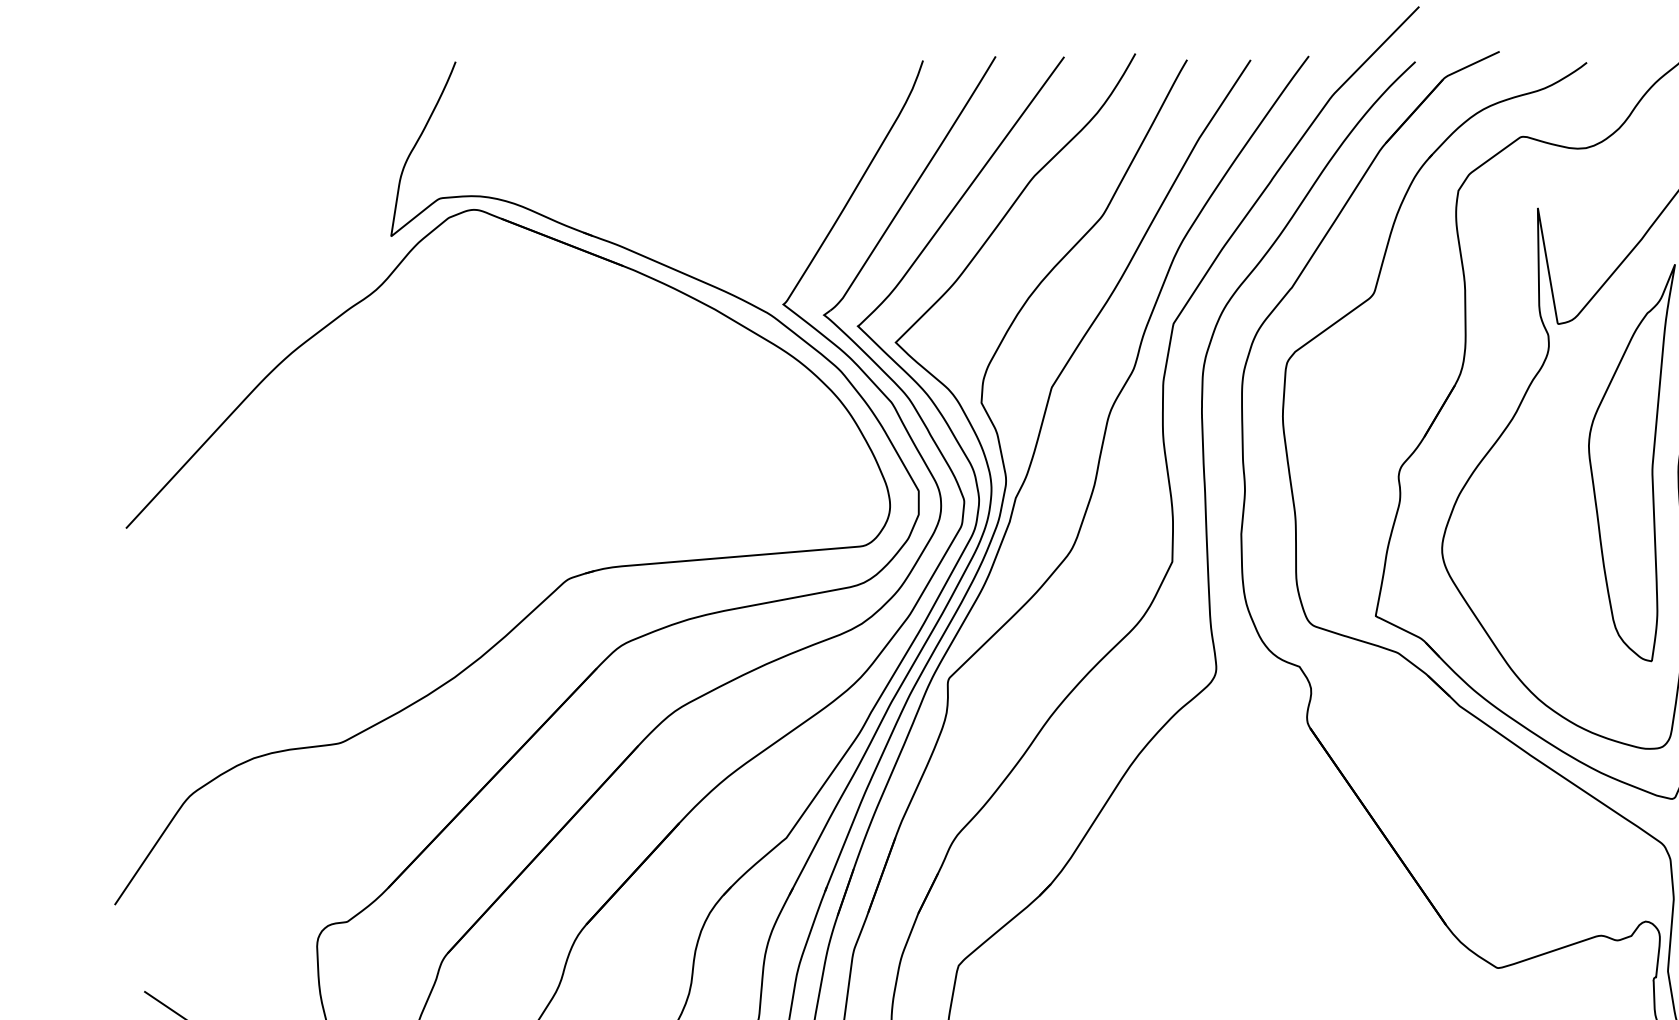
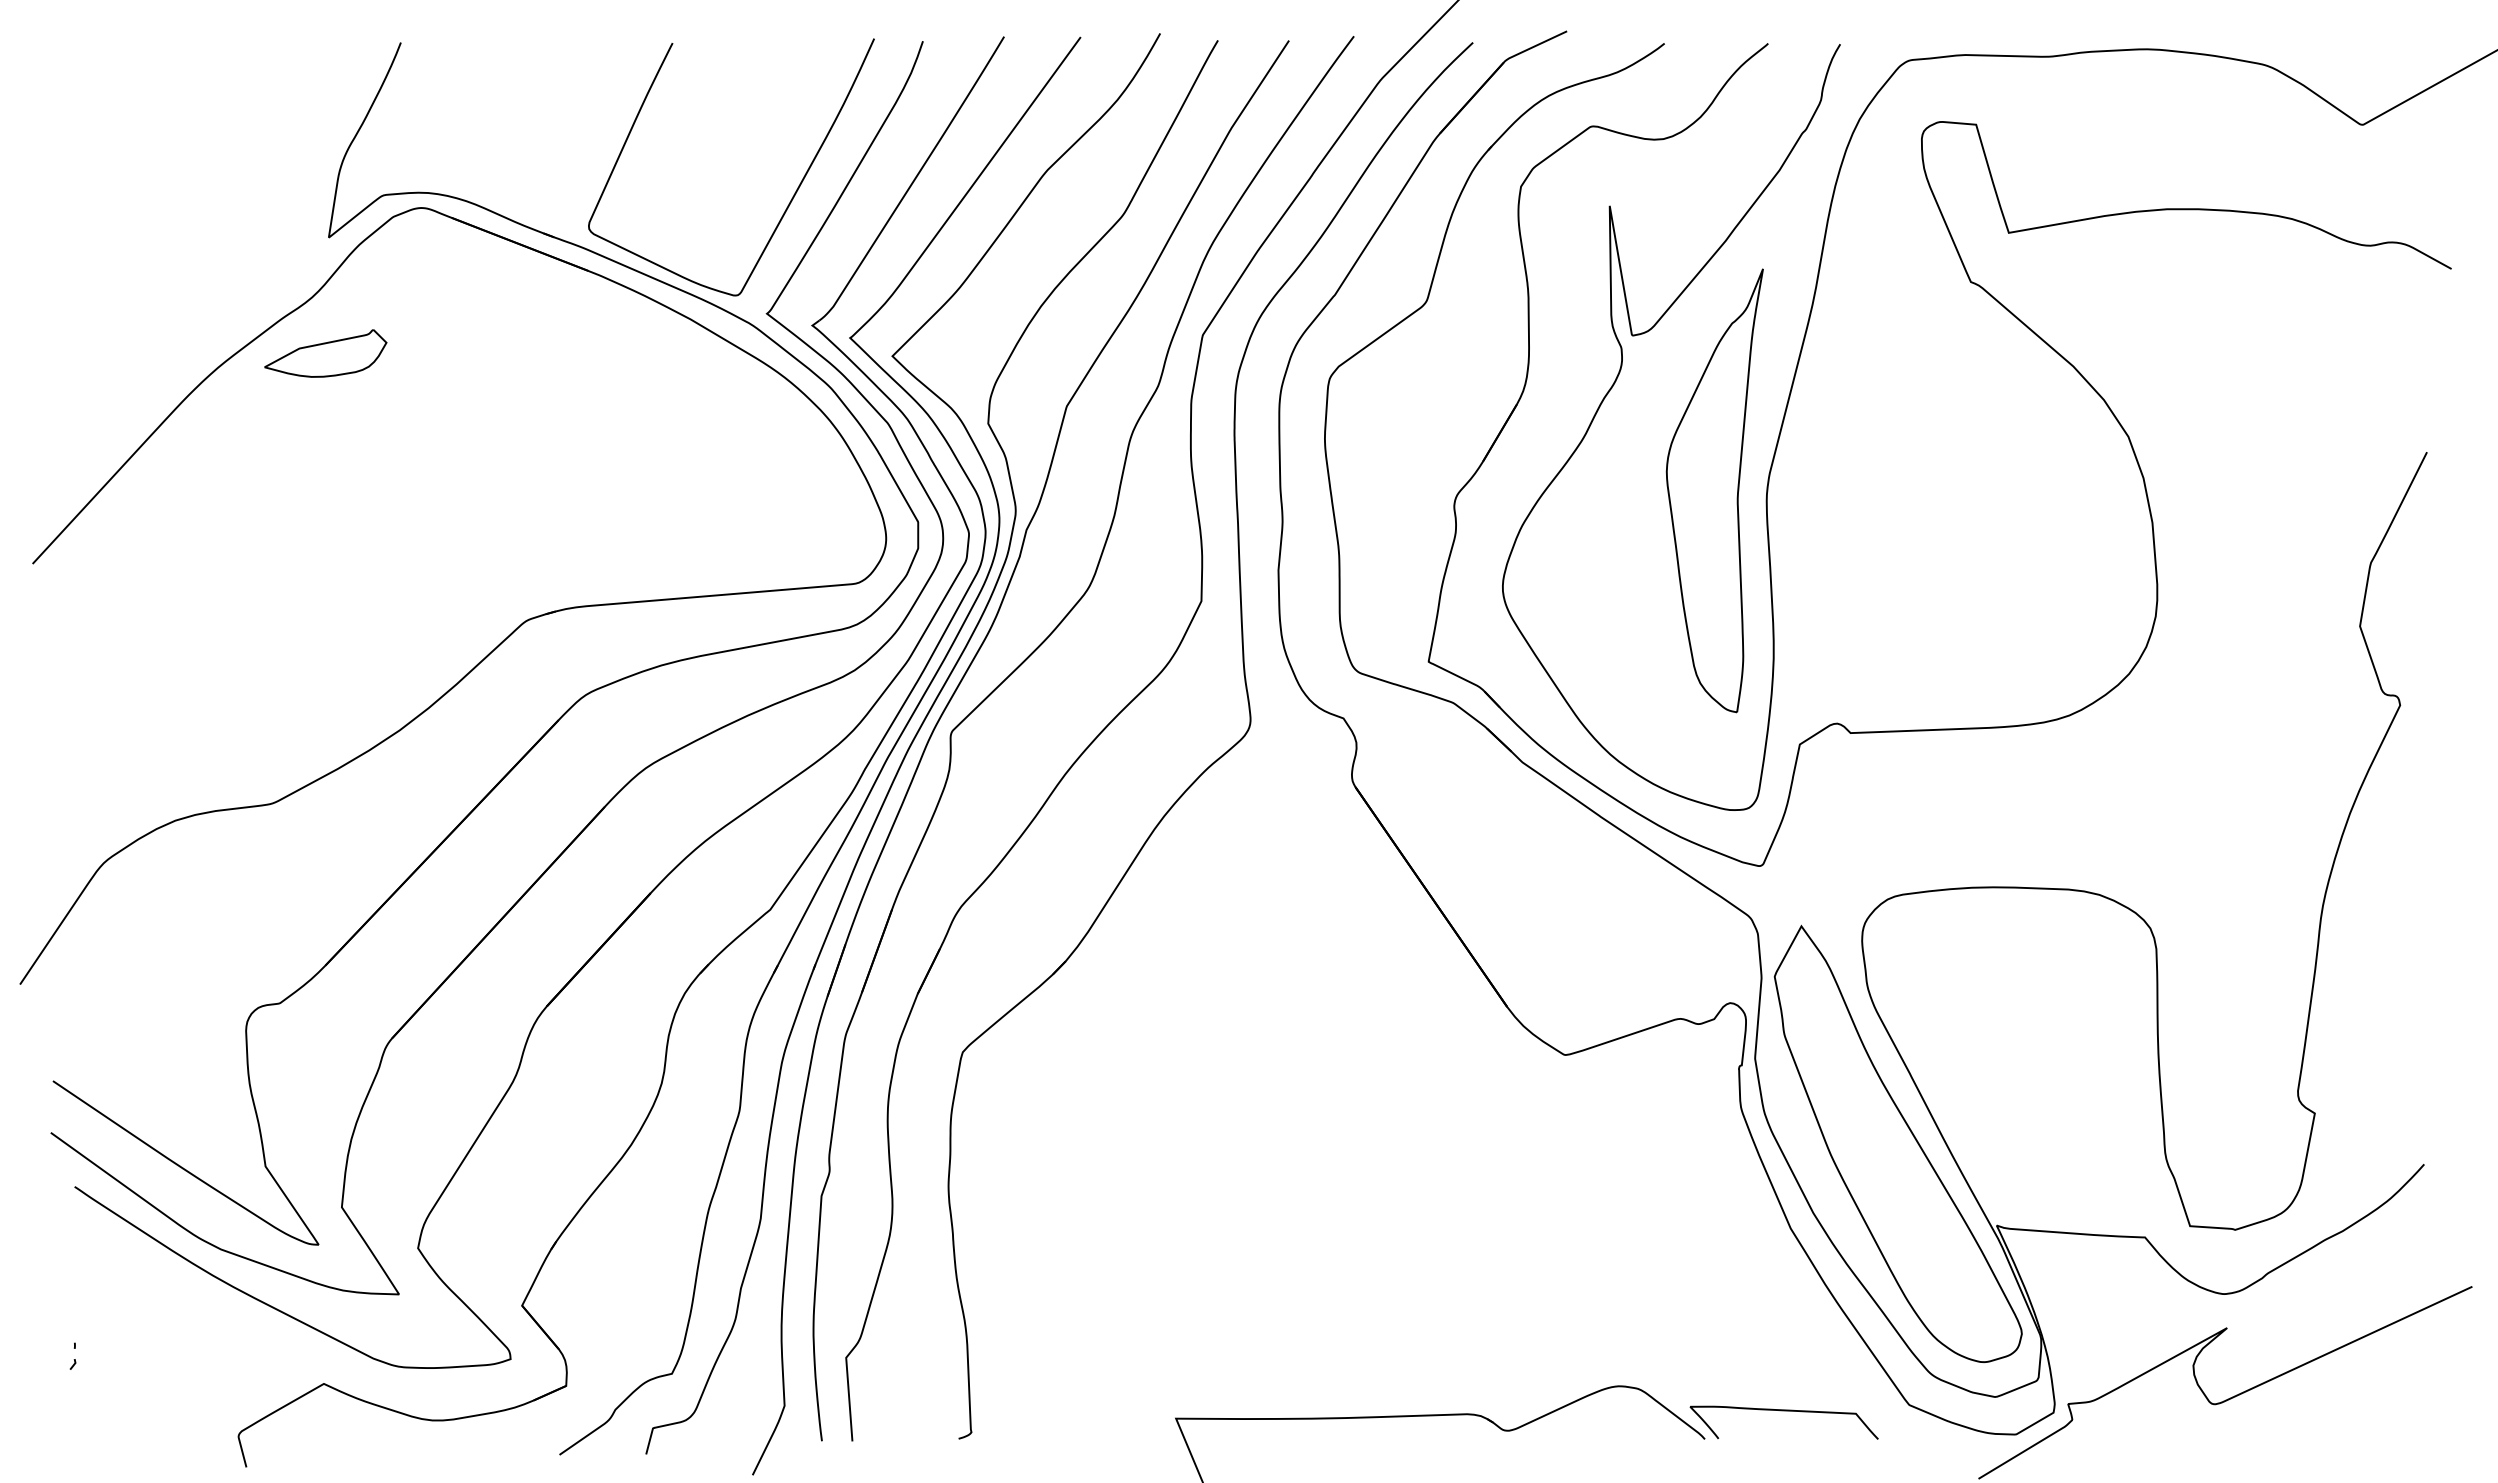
curve: (802, 205) -> (788, 203), added
part: (388, 340) -> (325, 353), added

